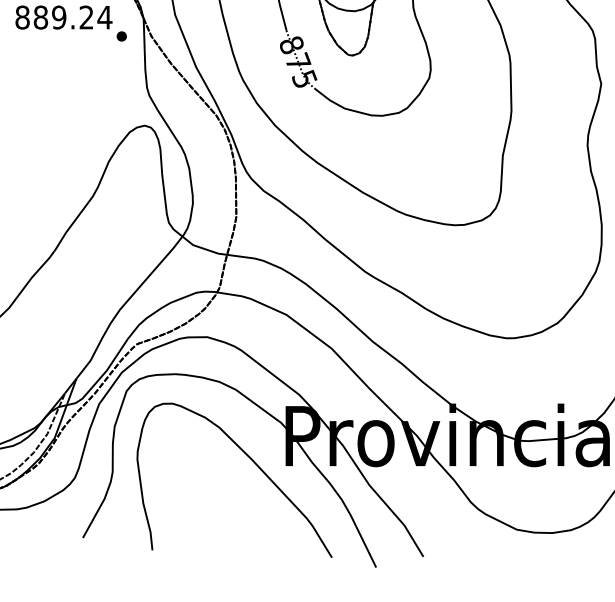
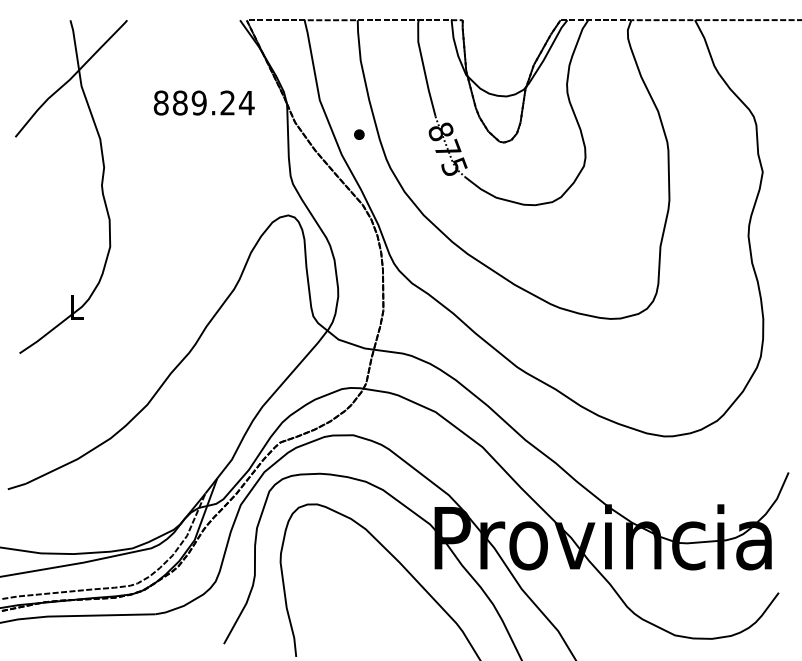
part: (121, 36) -> (359, 134), moved

